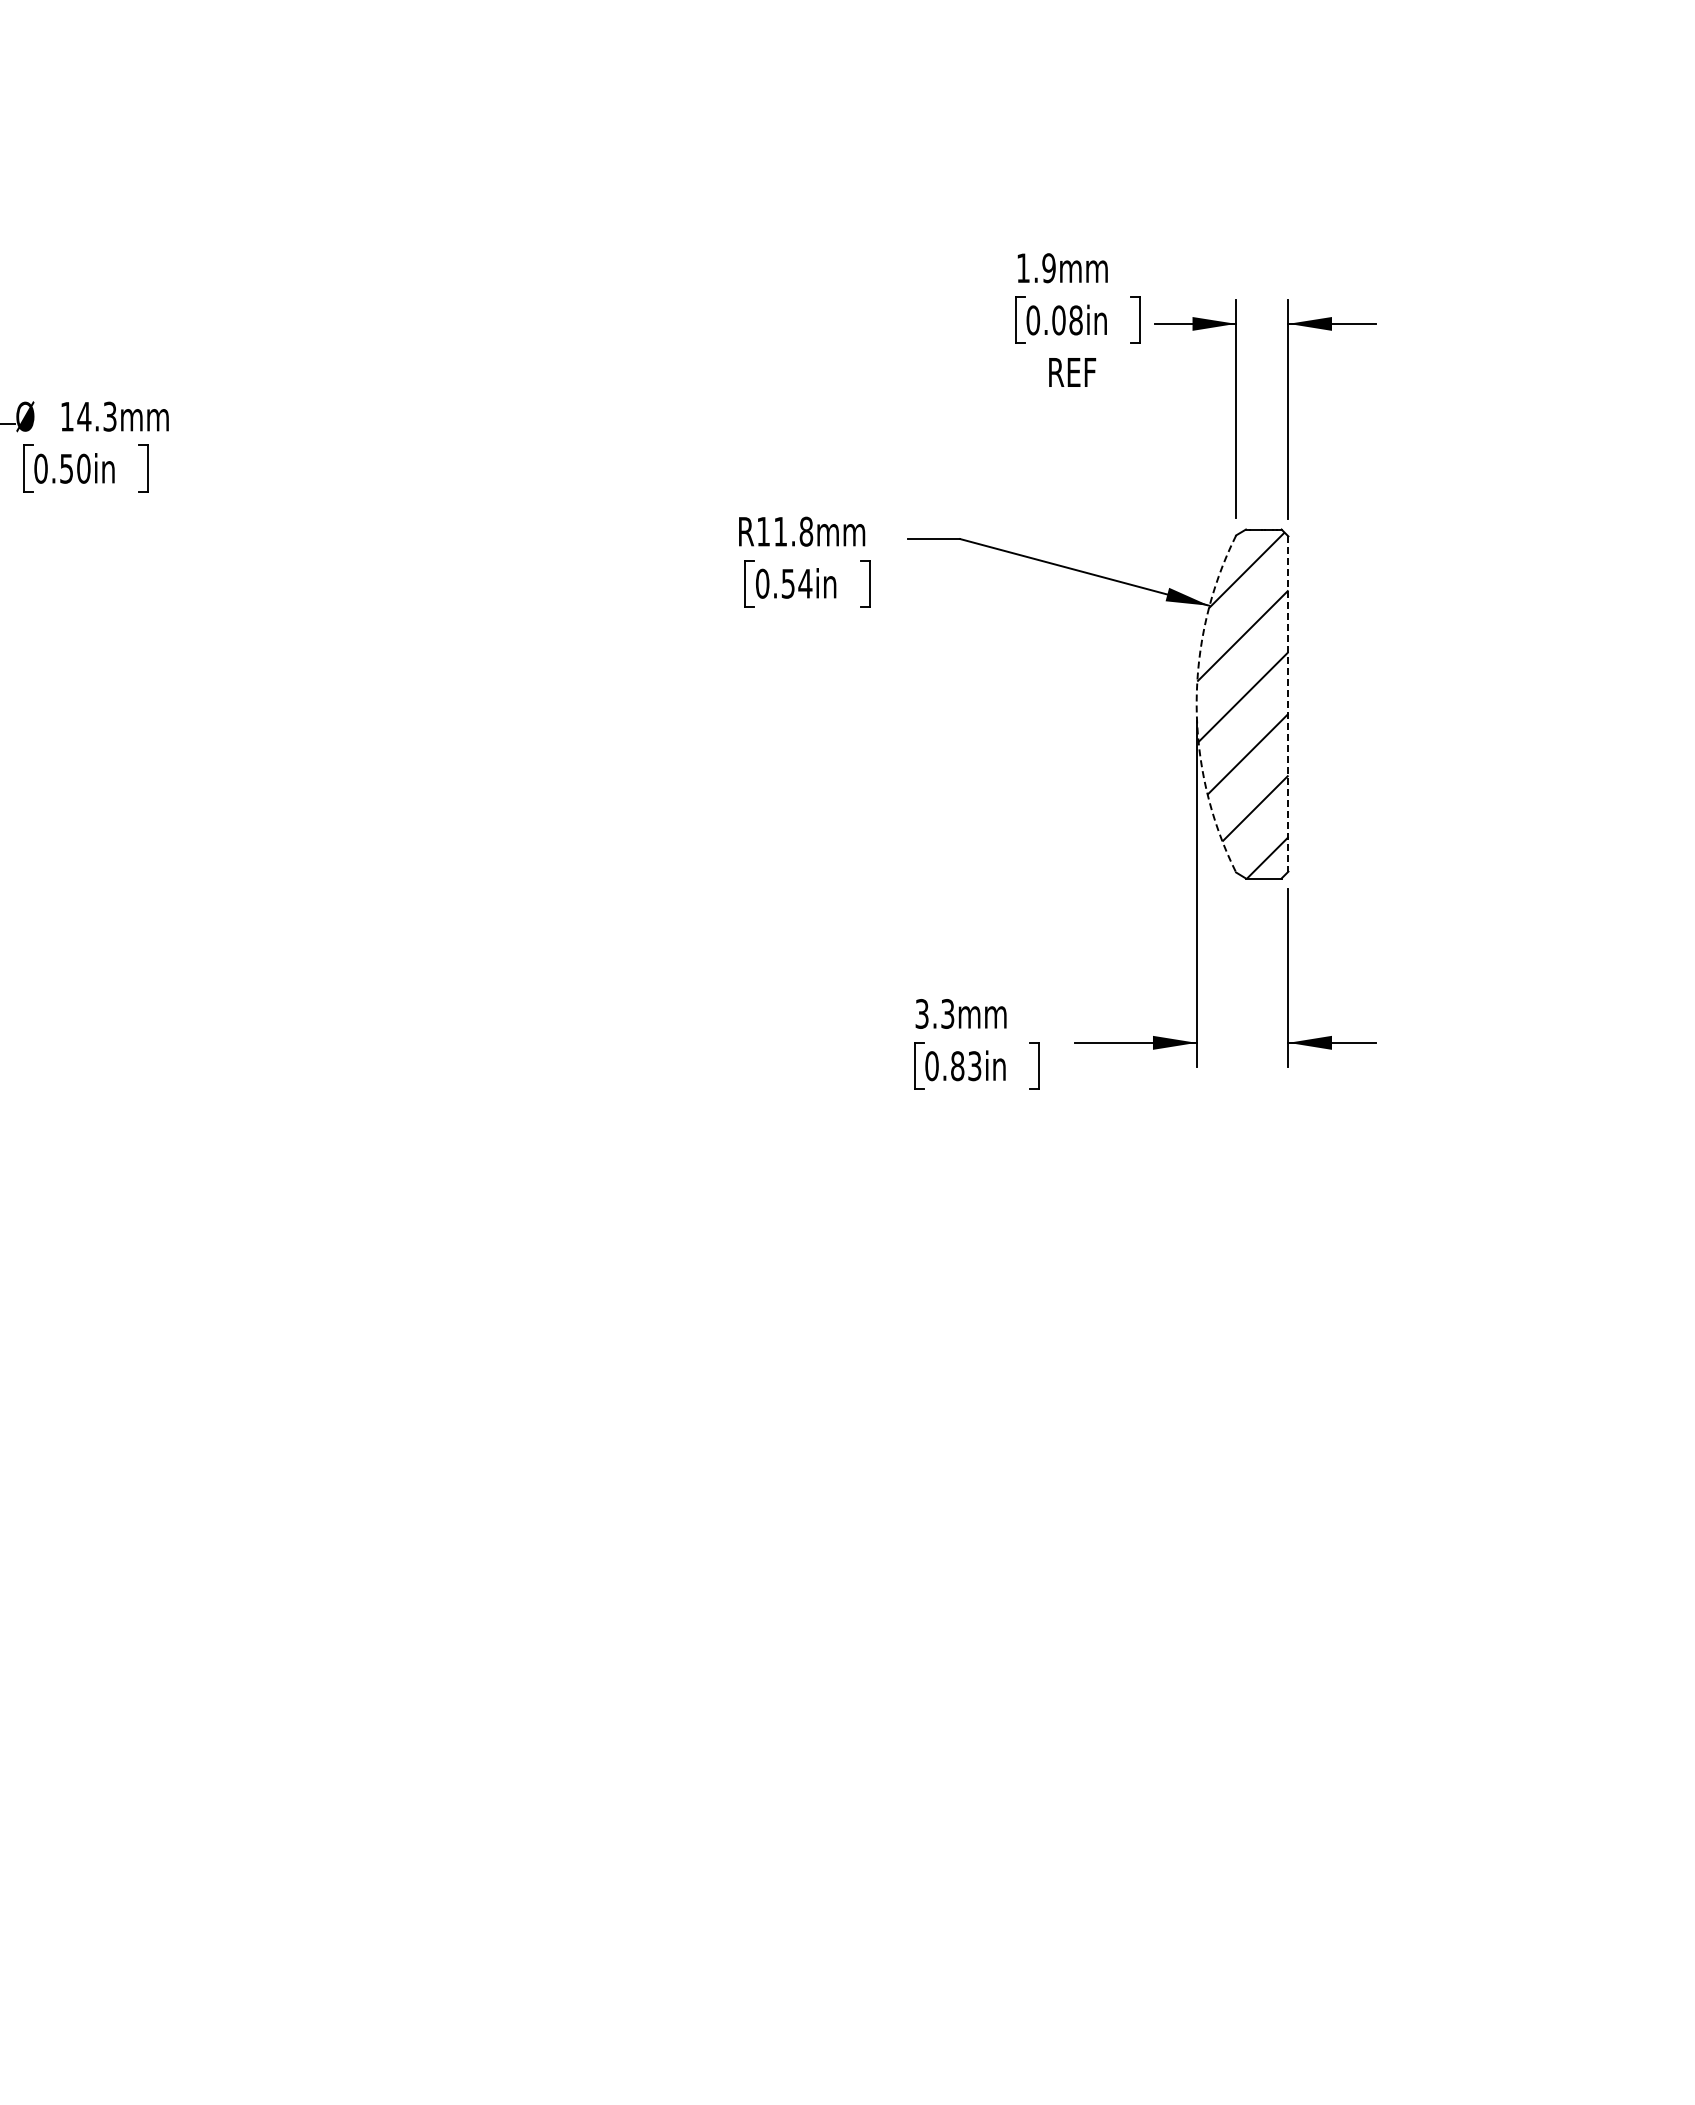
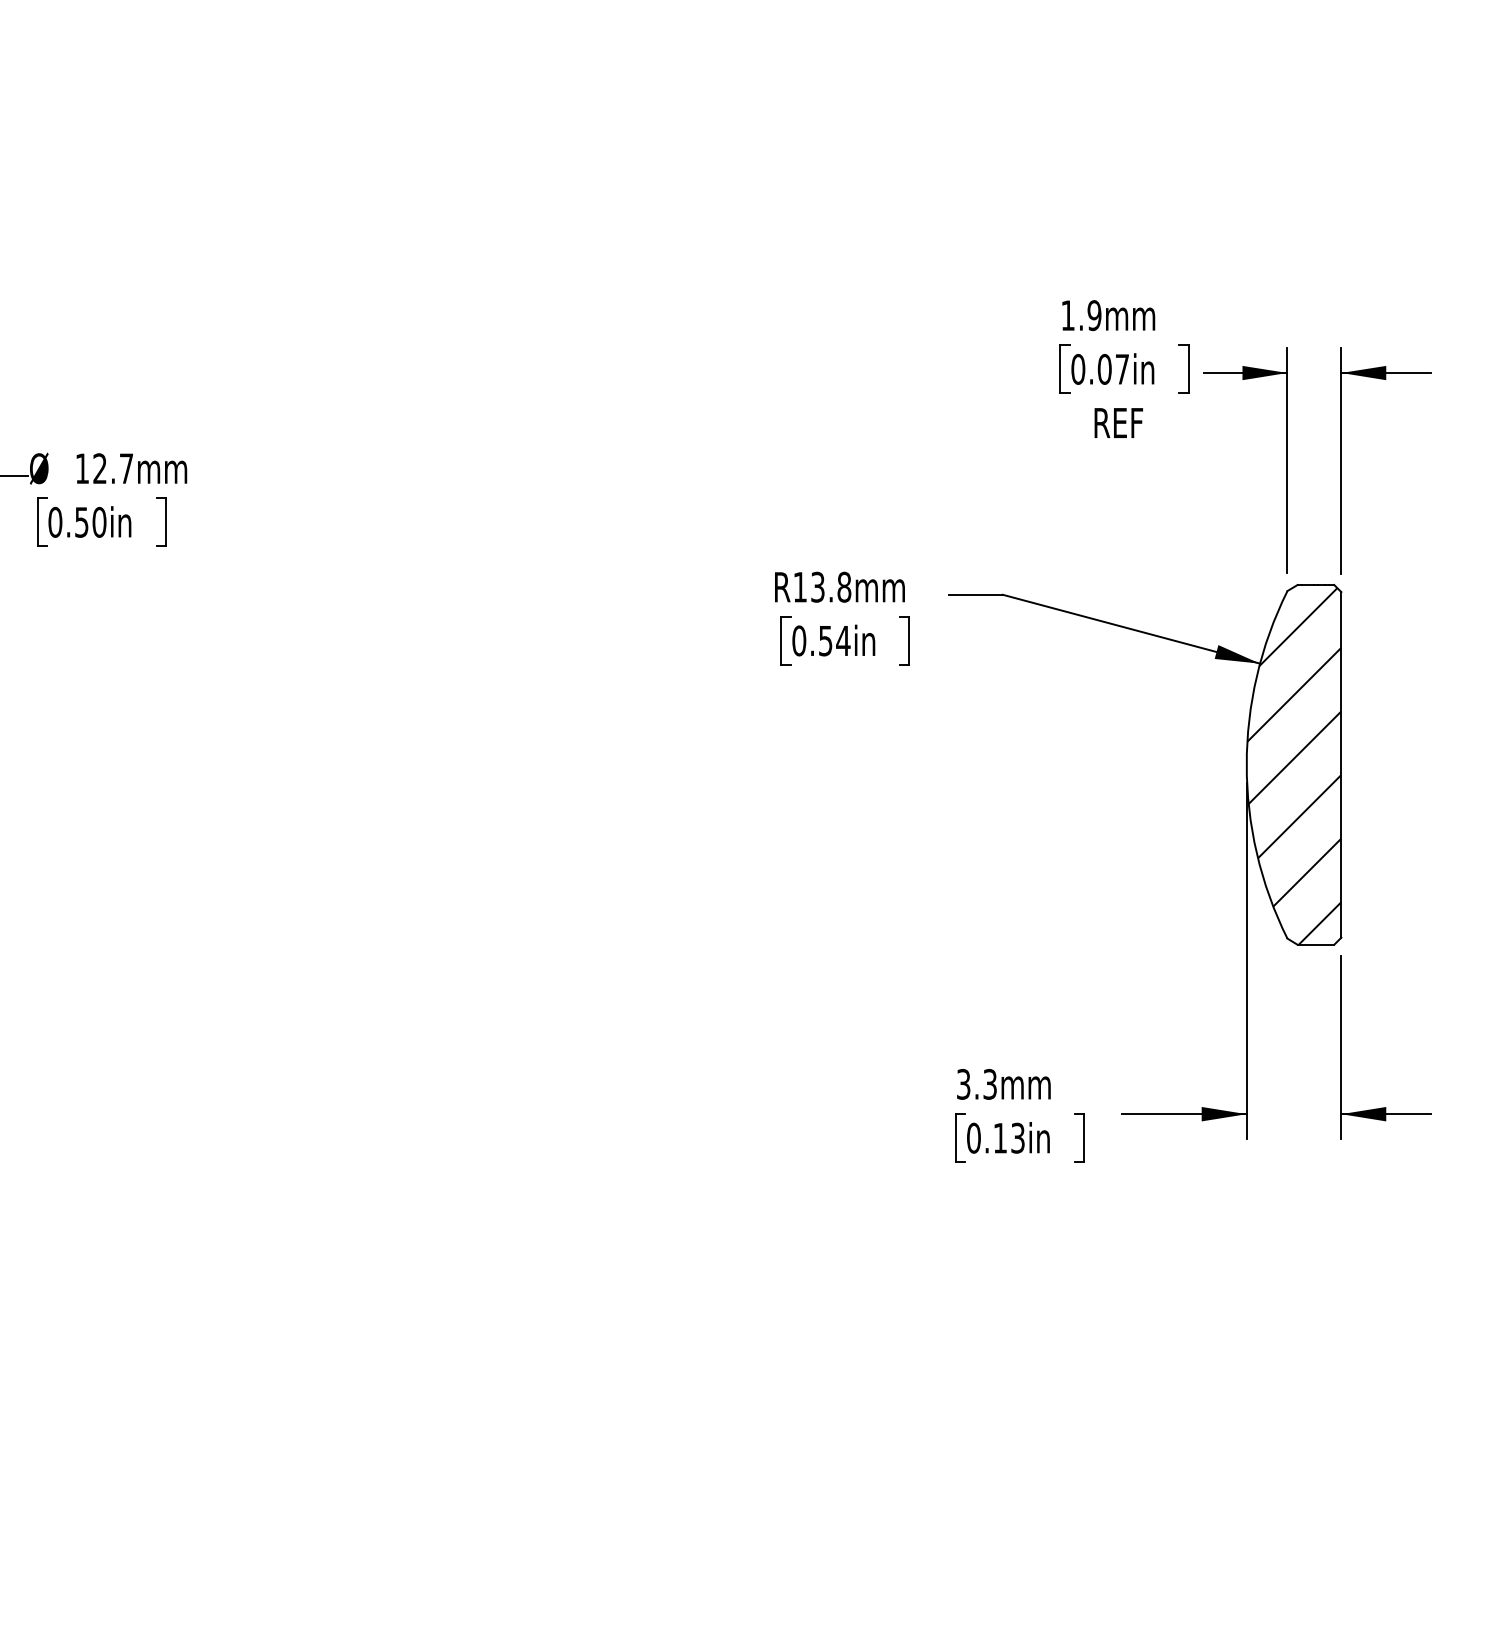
text: (1075, 320) -> (1121, 369), 0.08in -> 0.07in
text: (96, 416) -> (112, 468), 14.3mm -> 12.7mm
text: (780, 531) -> (817, 587), R11.8mm -> R13.8mm
arc: (1196, 704) -> (1246, 765), dashed -> solid
line: (1288, 704) -> (1341, 765), dashed -> solid
text: (957, 1066) -> (1000, 1138), 0.83in -> 0.13in

